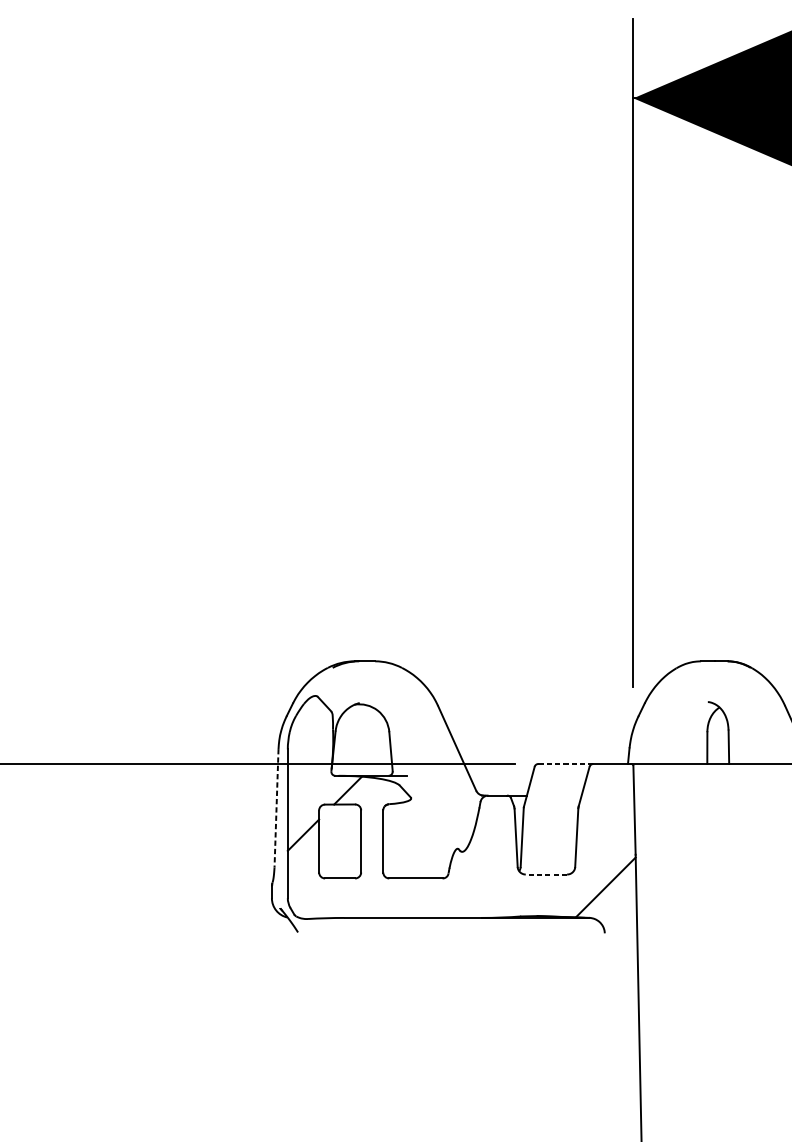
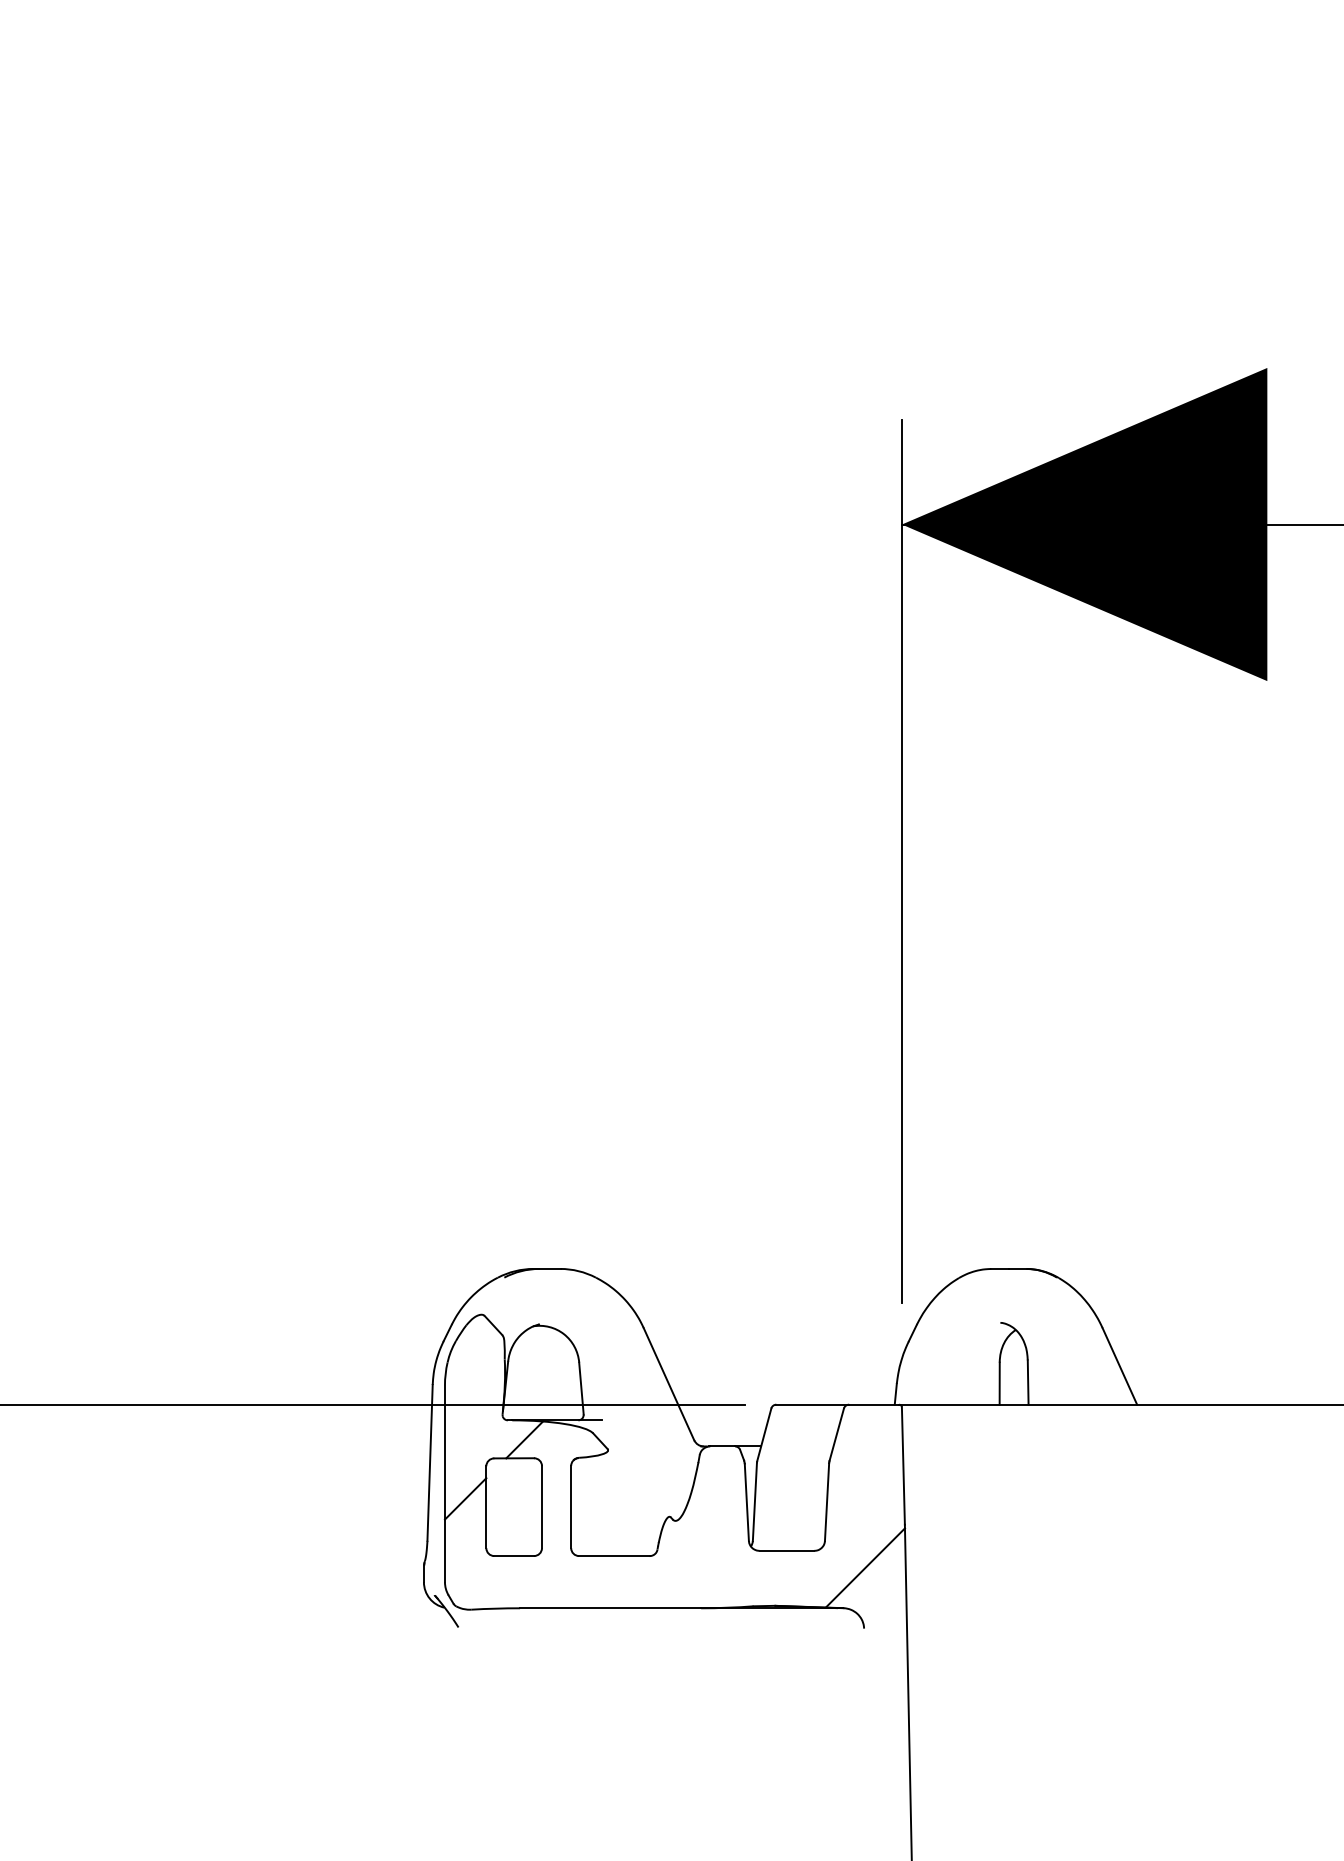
line: (566, 763) -> (813, 1404), dashed -> solid
line: (276, 808) -> (430, 1463), dashed -> solid
line: (546, 874) -> (786, 1550), dashed -> solid

